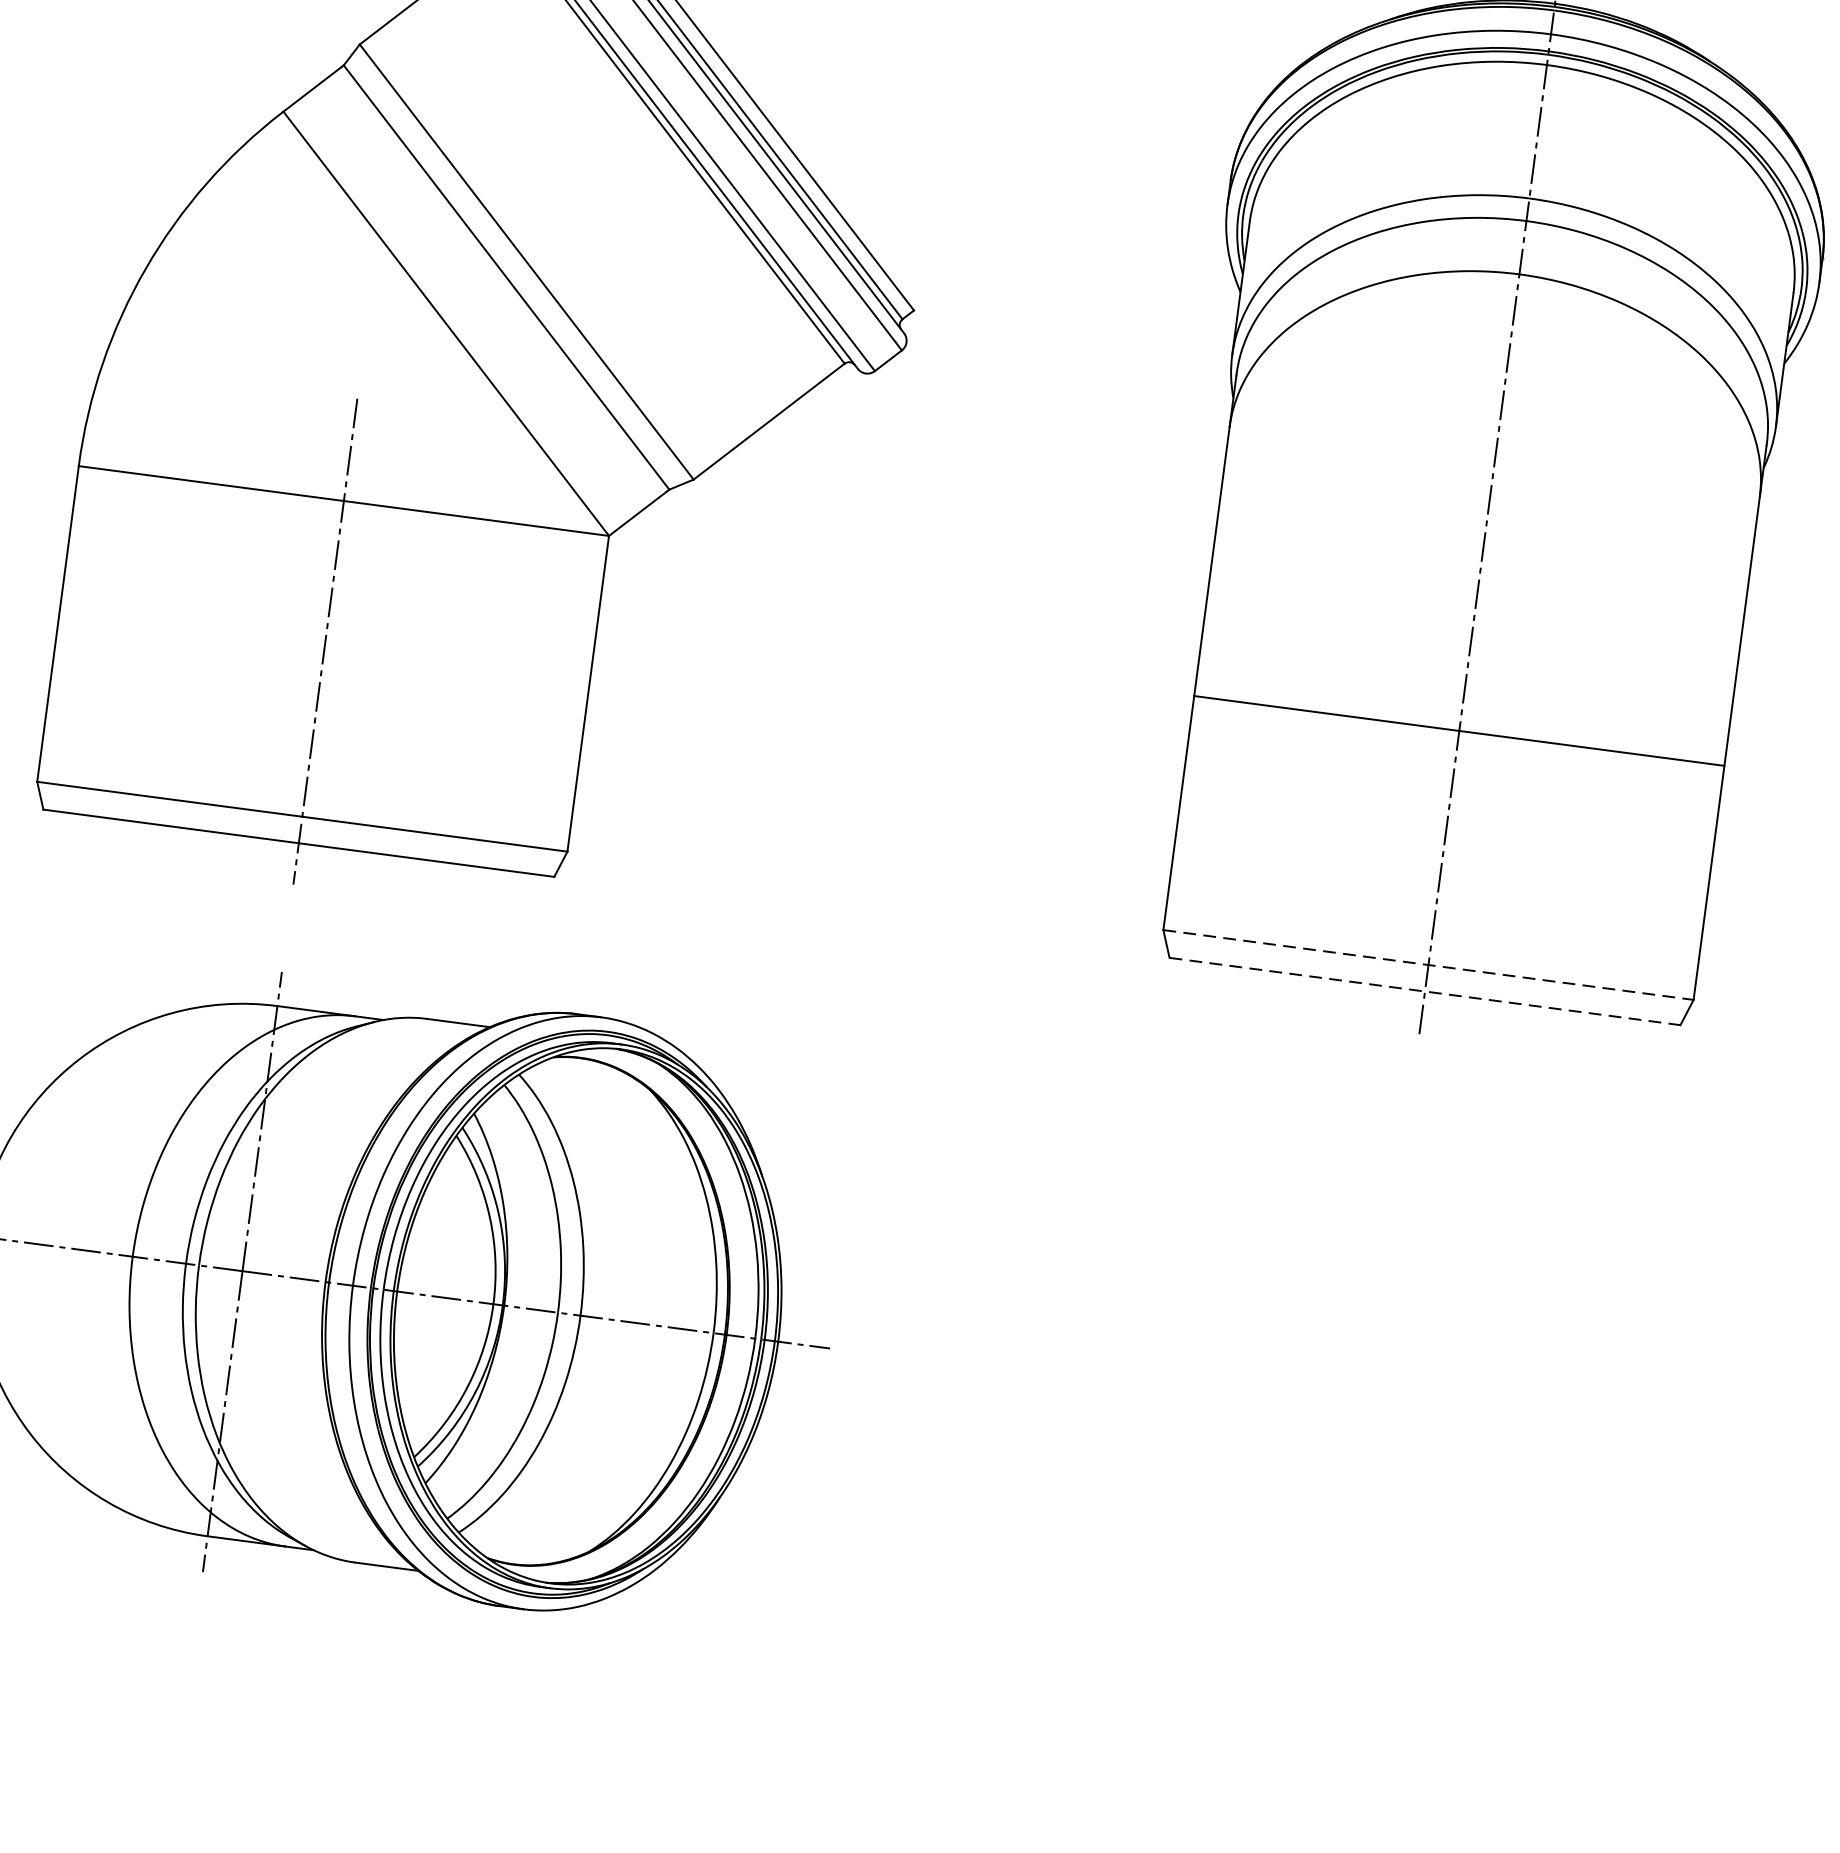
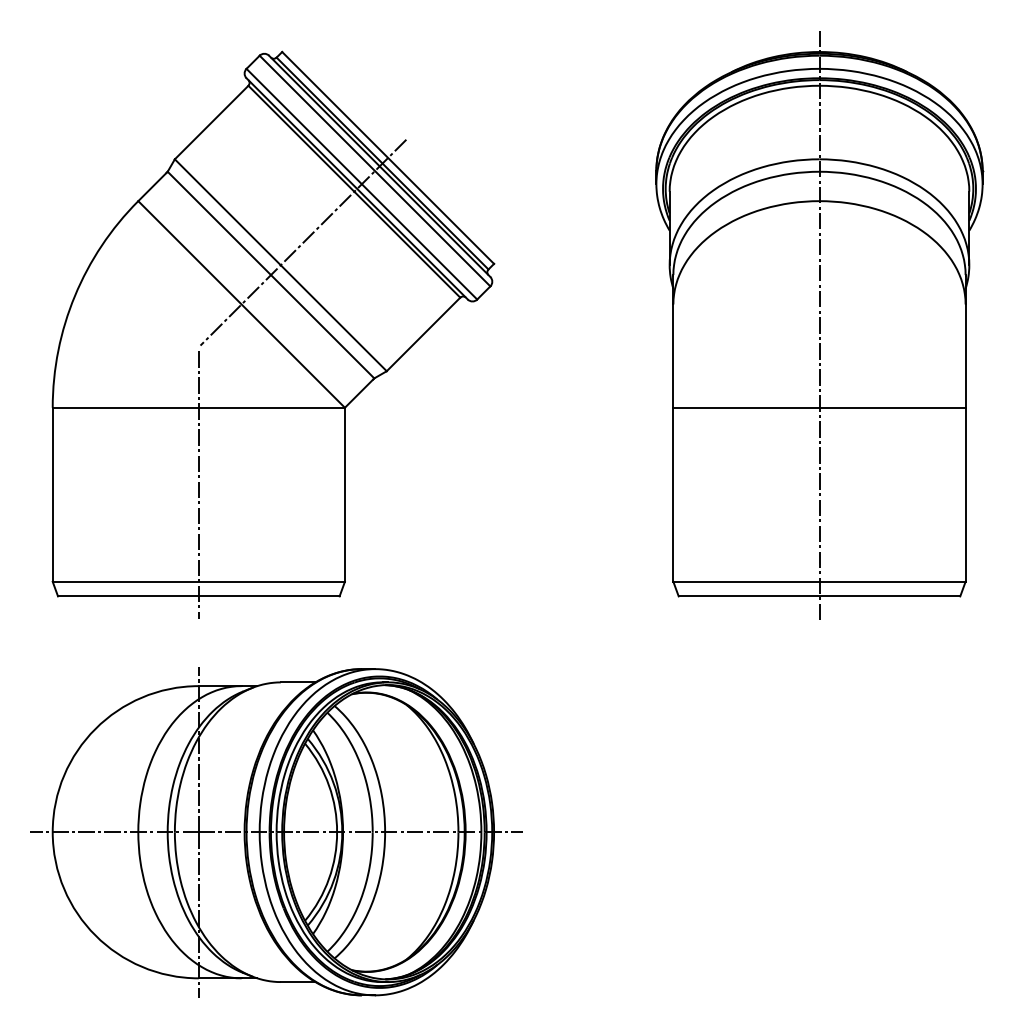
line: (573, 226) -> (303, 242), added
line: (1459, 730) -> (819, 407), moved
line: (1428, 964) -> (819, 581), dashed -> solid
line: (1424, 991) -> (819, 596), dashed -> solid

